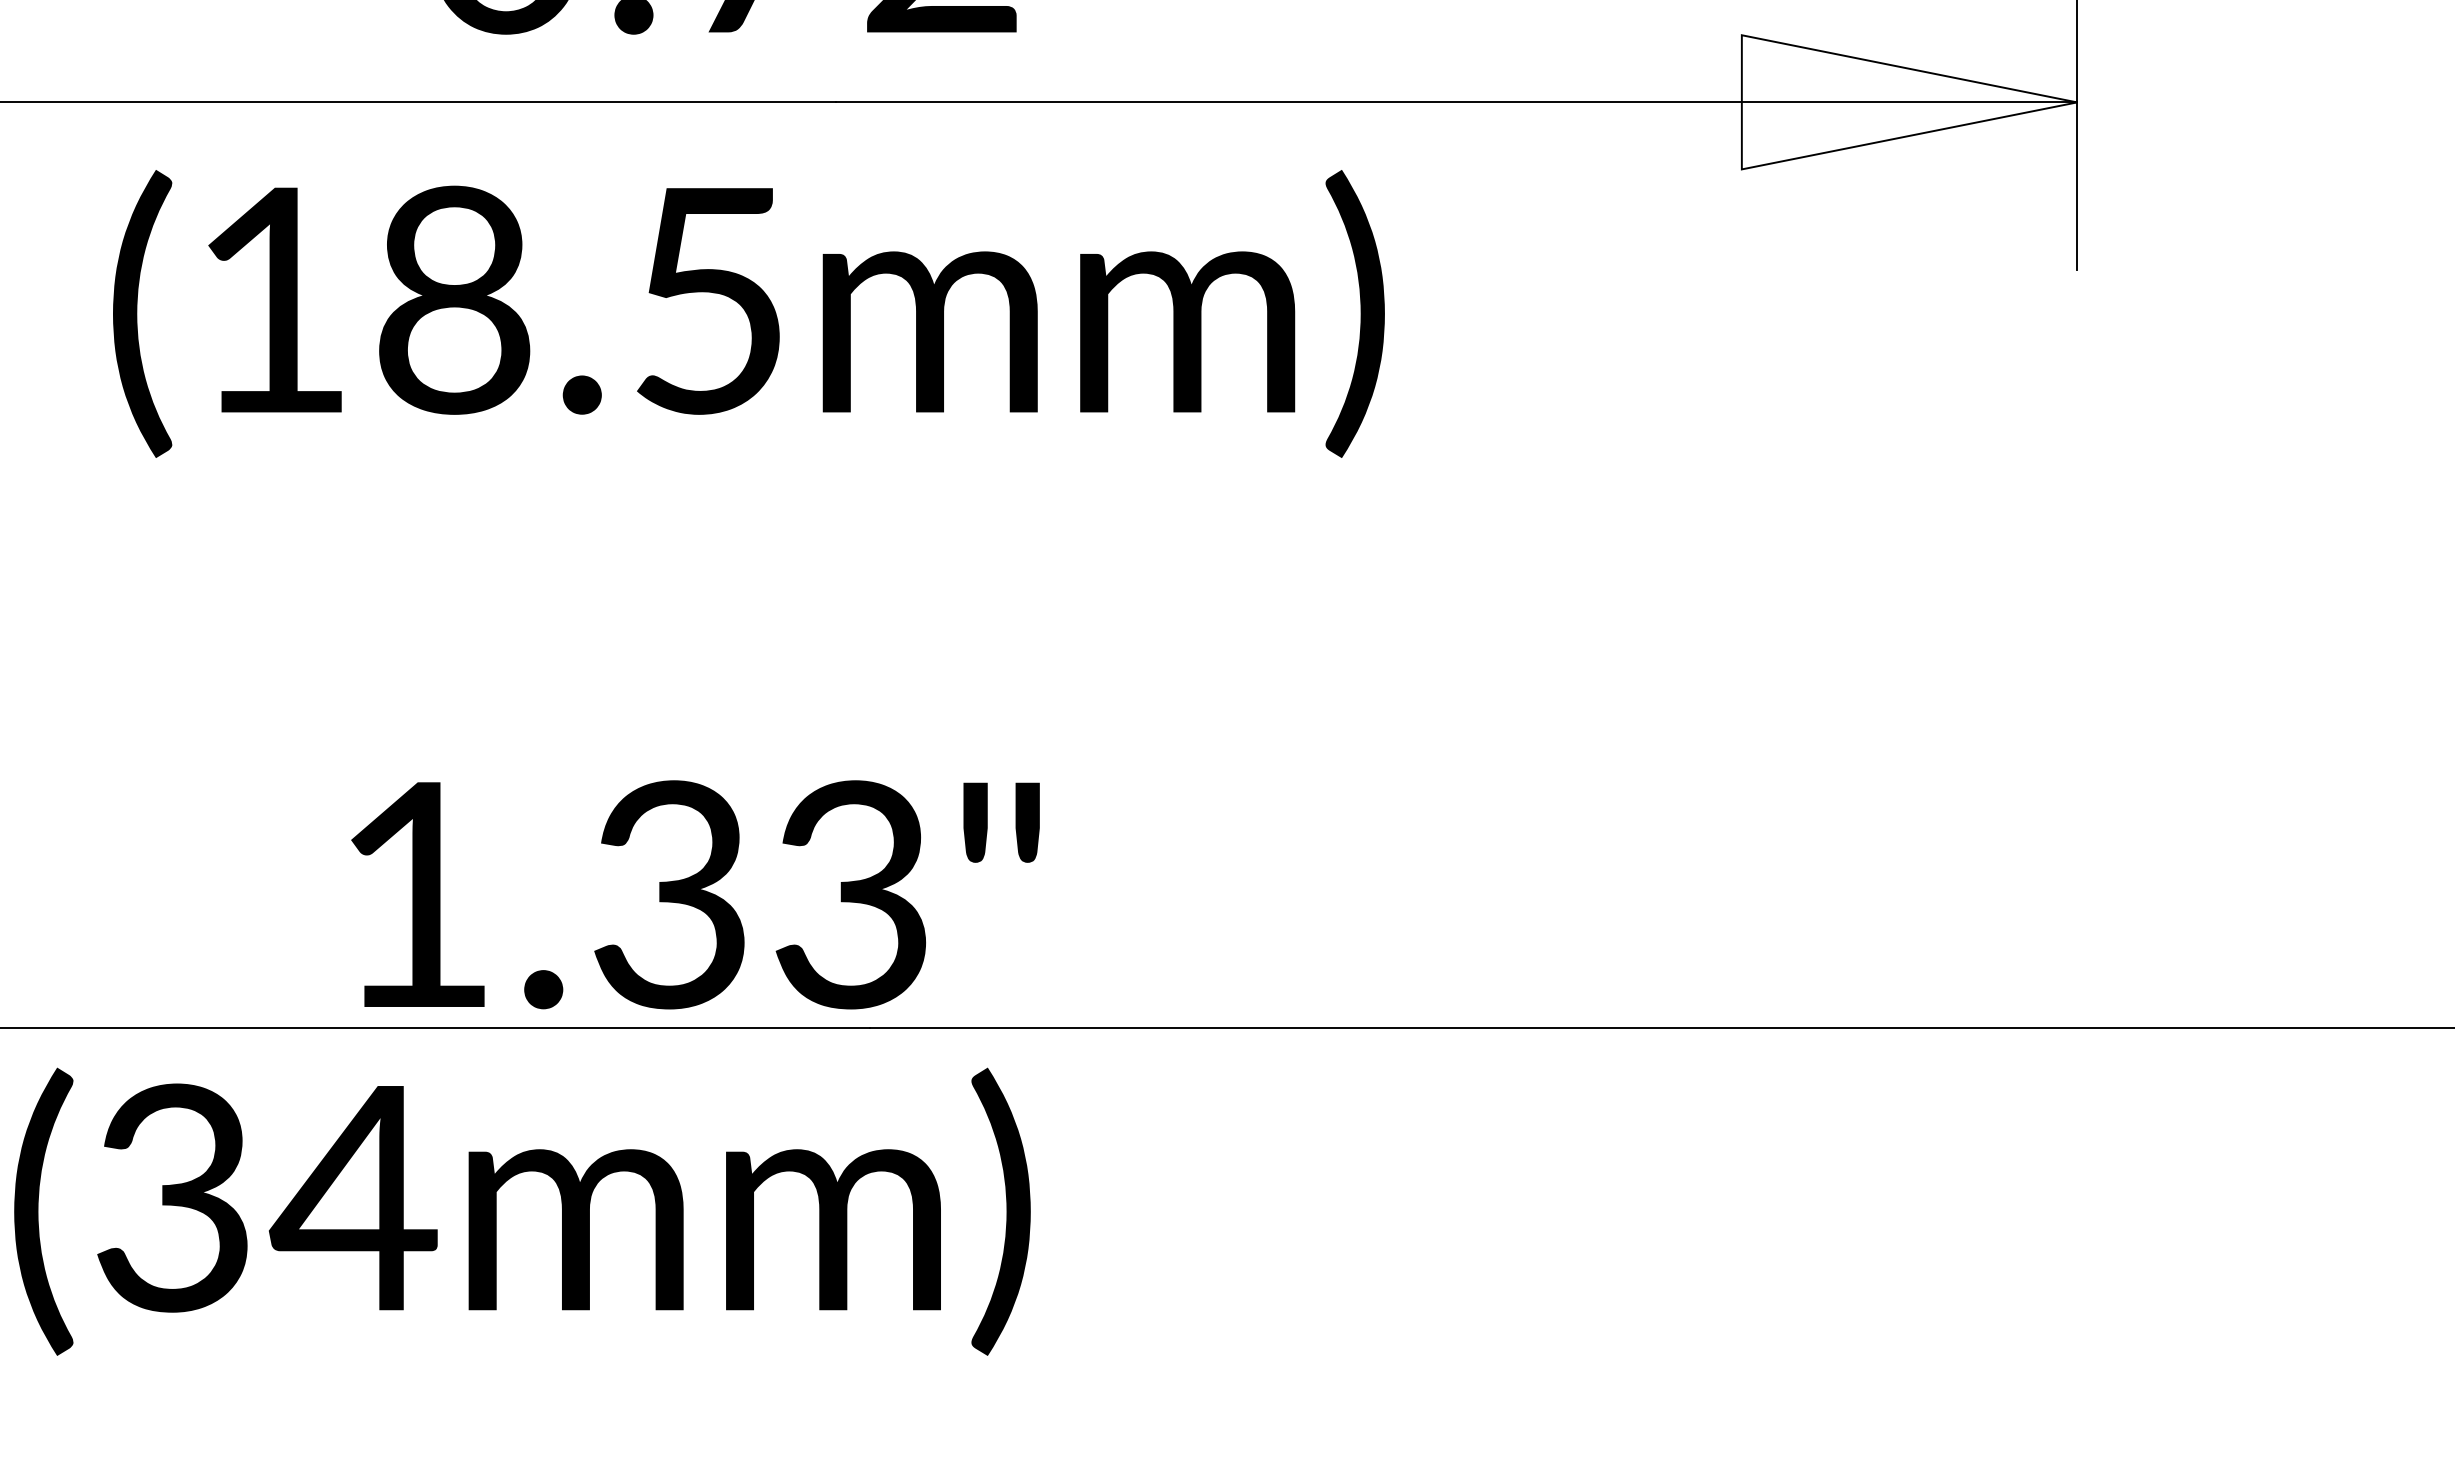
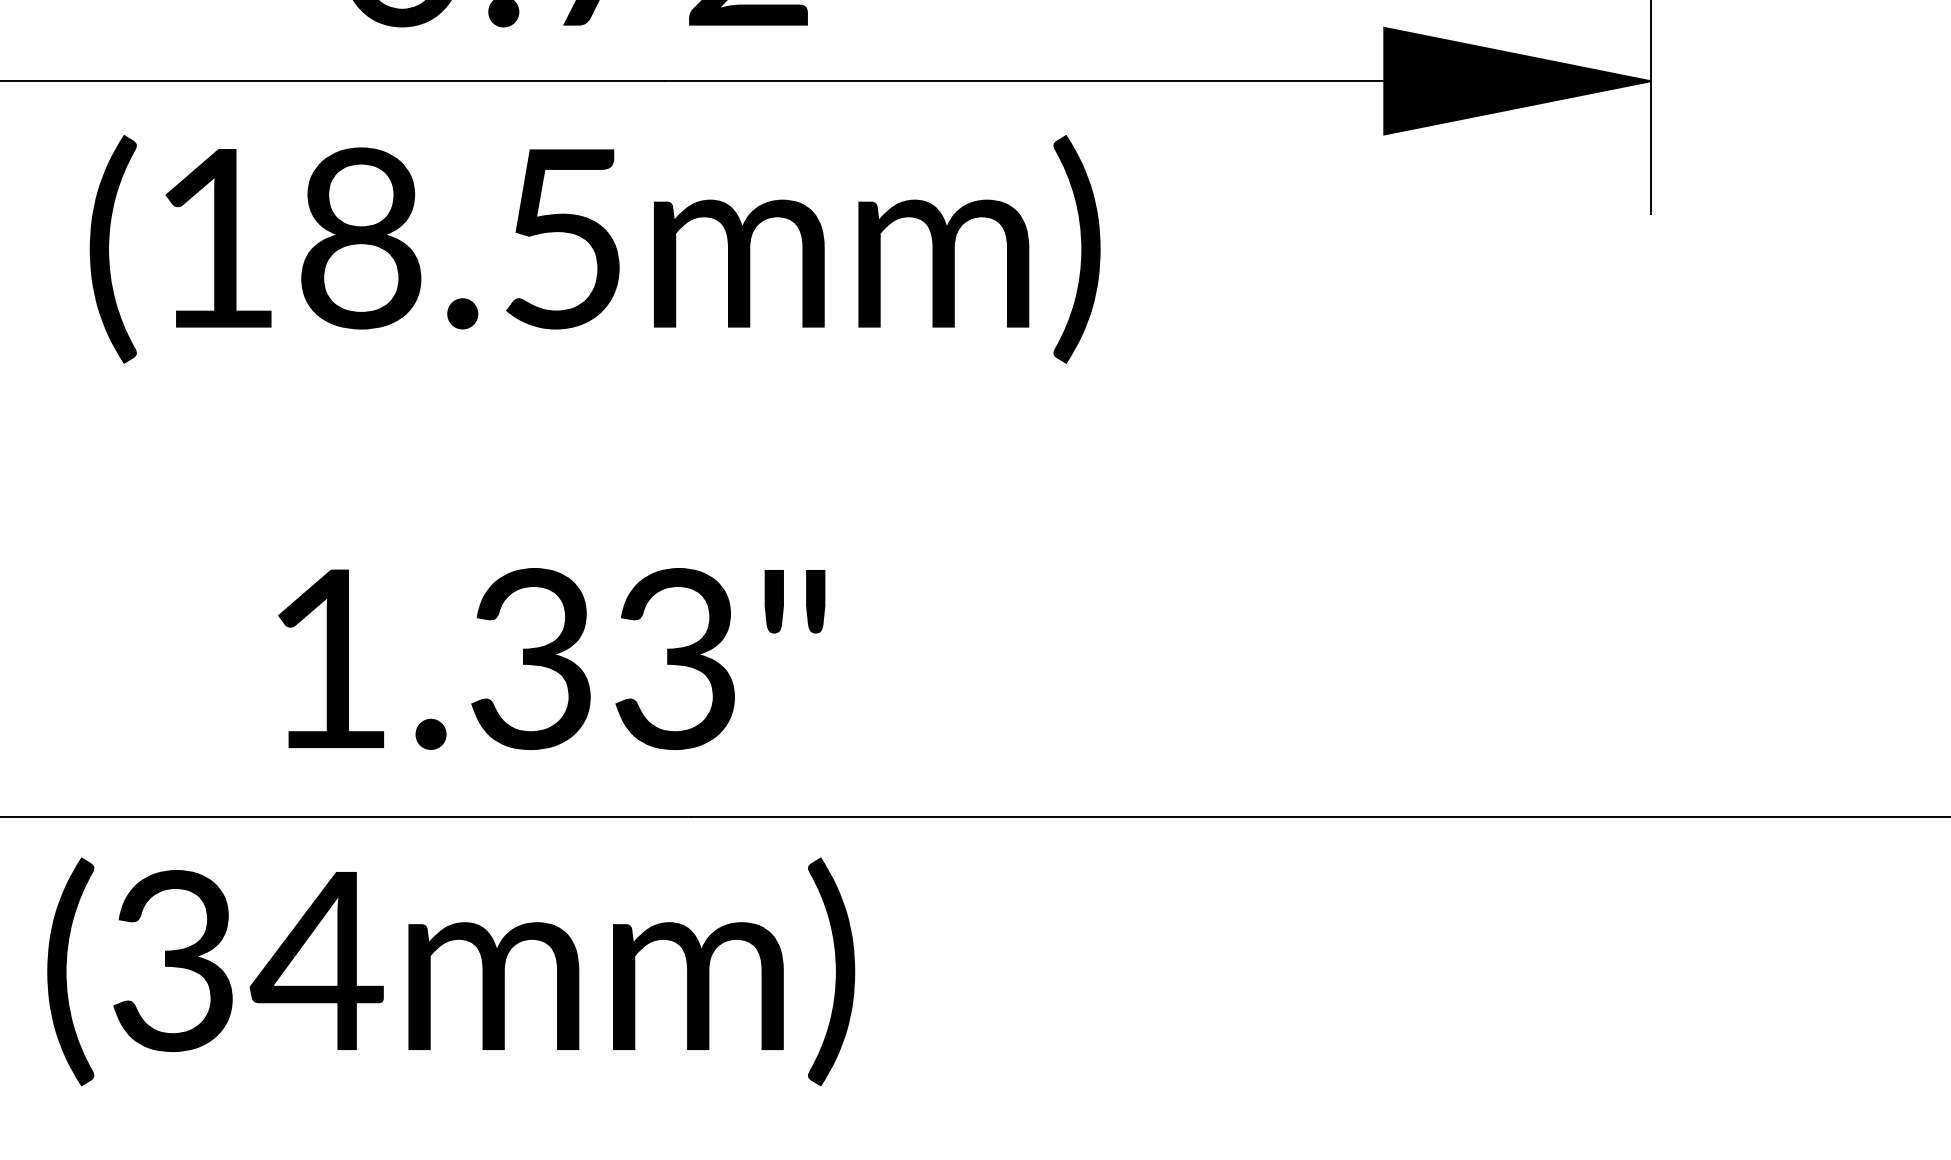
fill: (1909, 101) -> (1517, 80), added
text: (695, 894) -> (551, 658), moved
text: (522, 1211) -> (451, 971), moved

